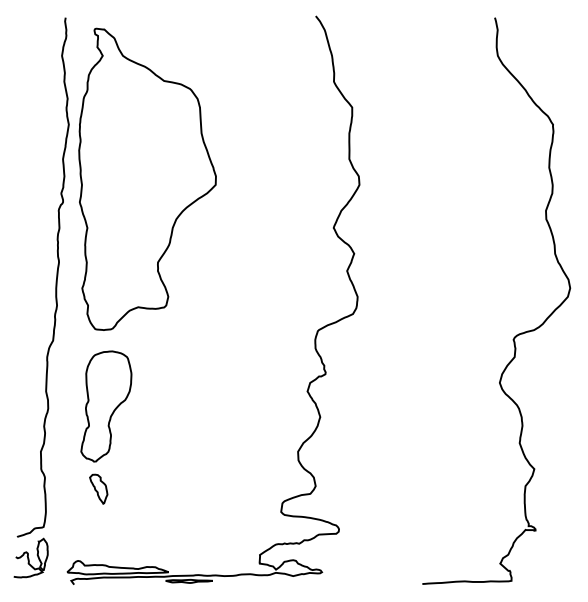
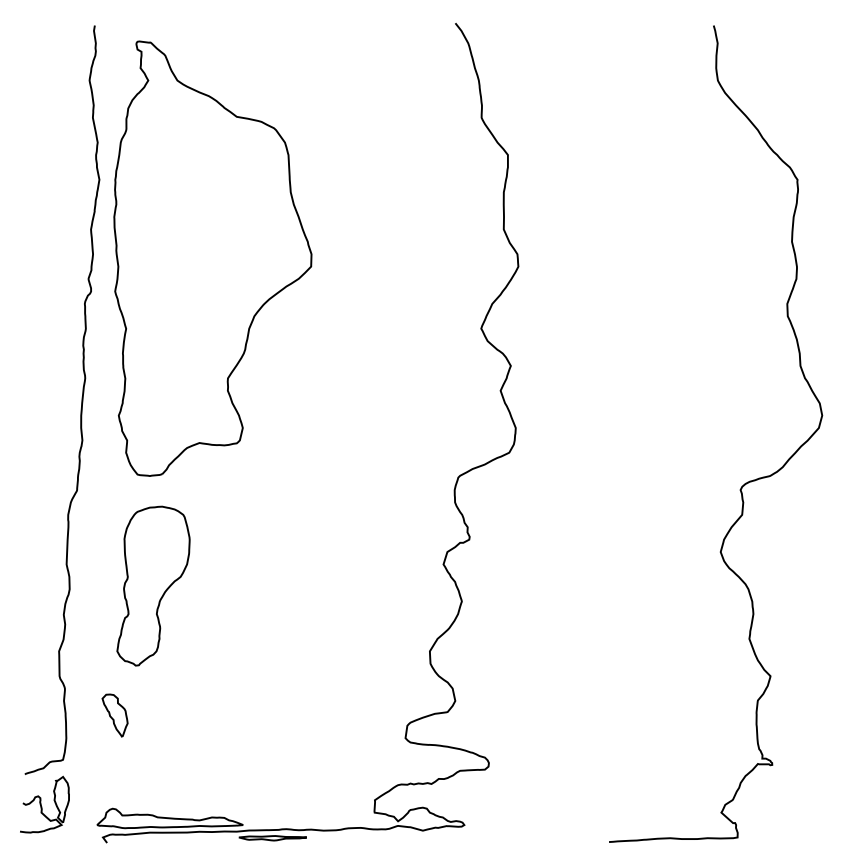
part: (98, 488) -> (114, 714), moved

